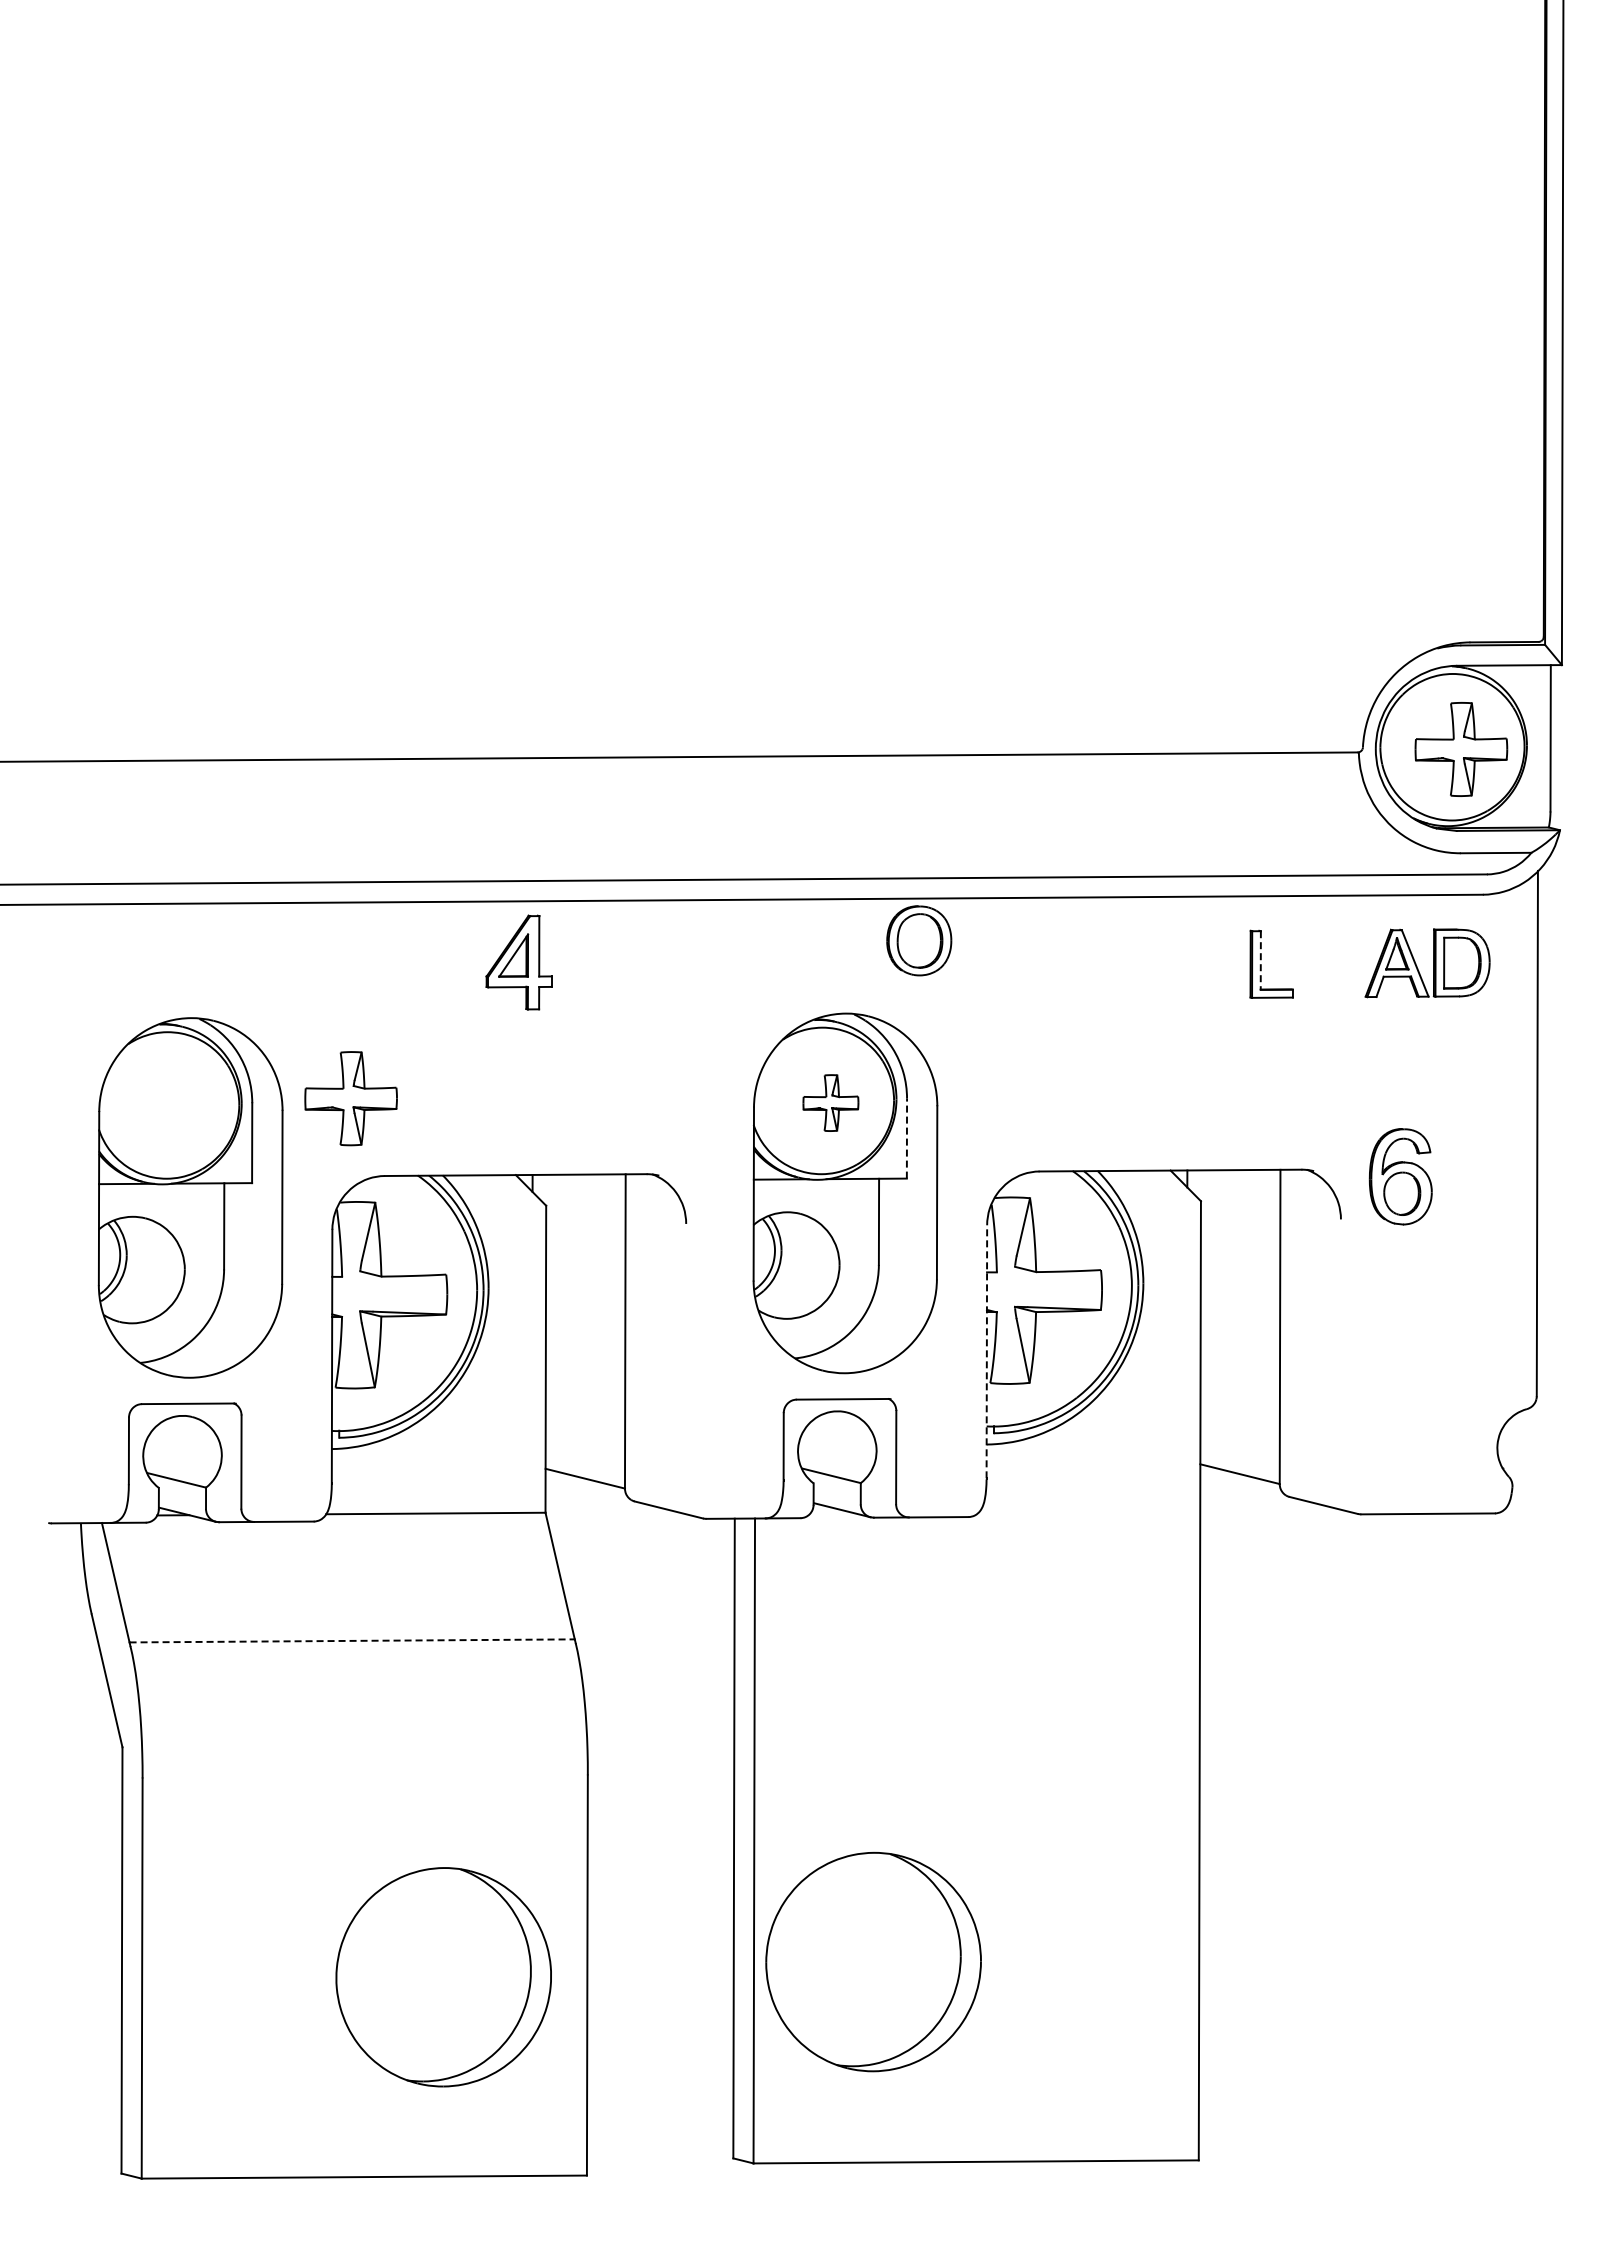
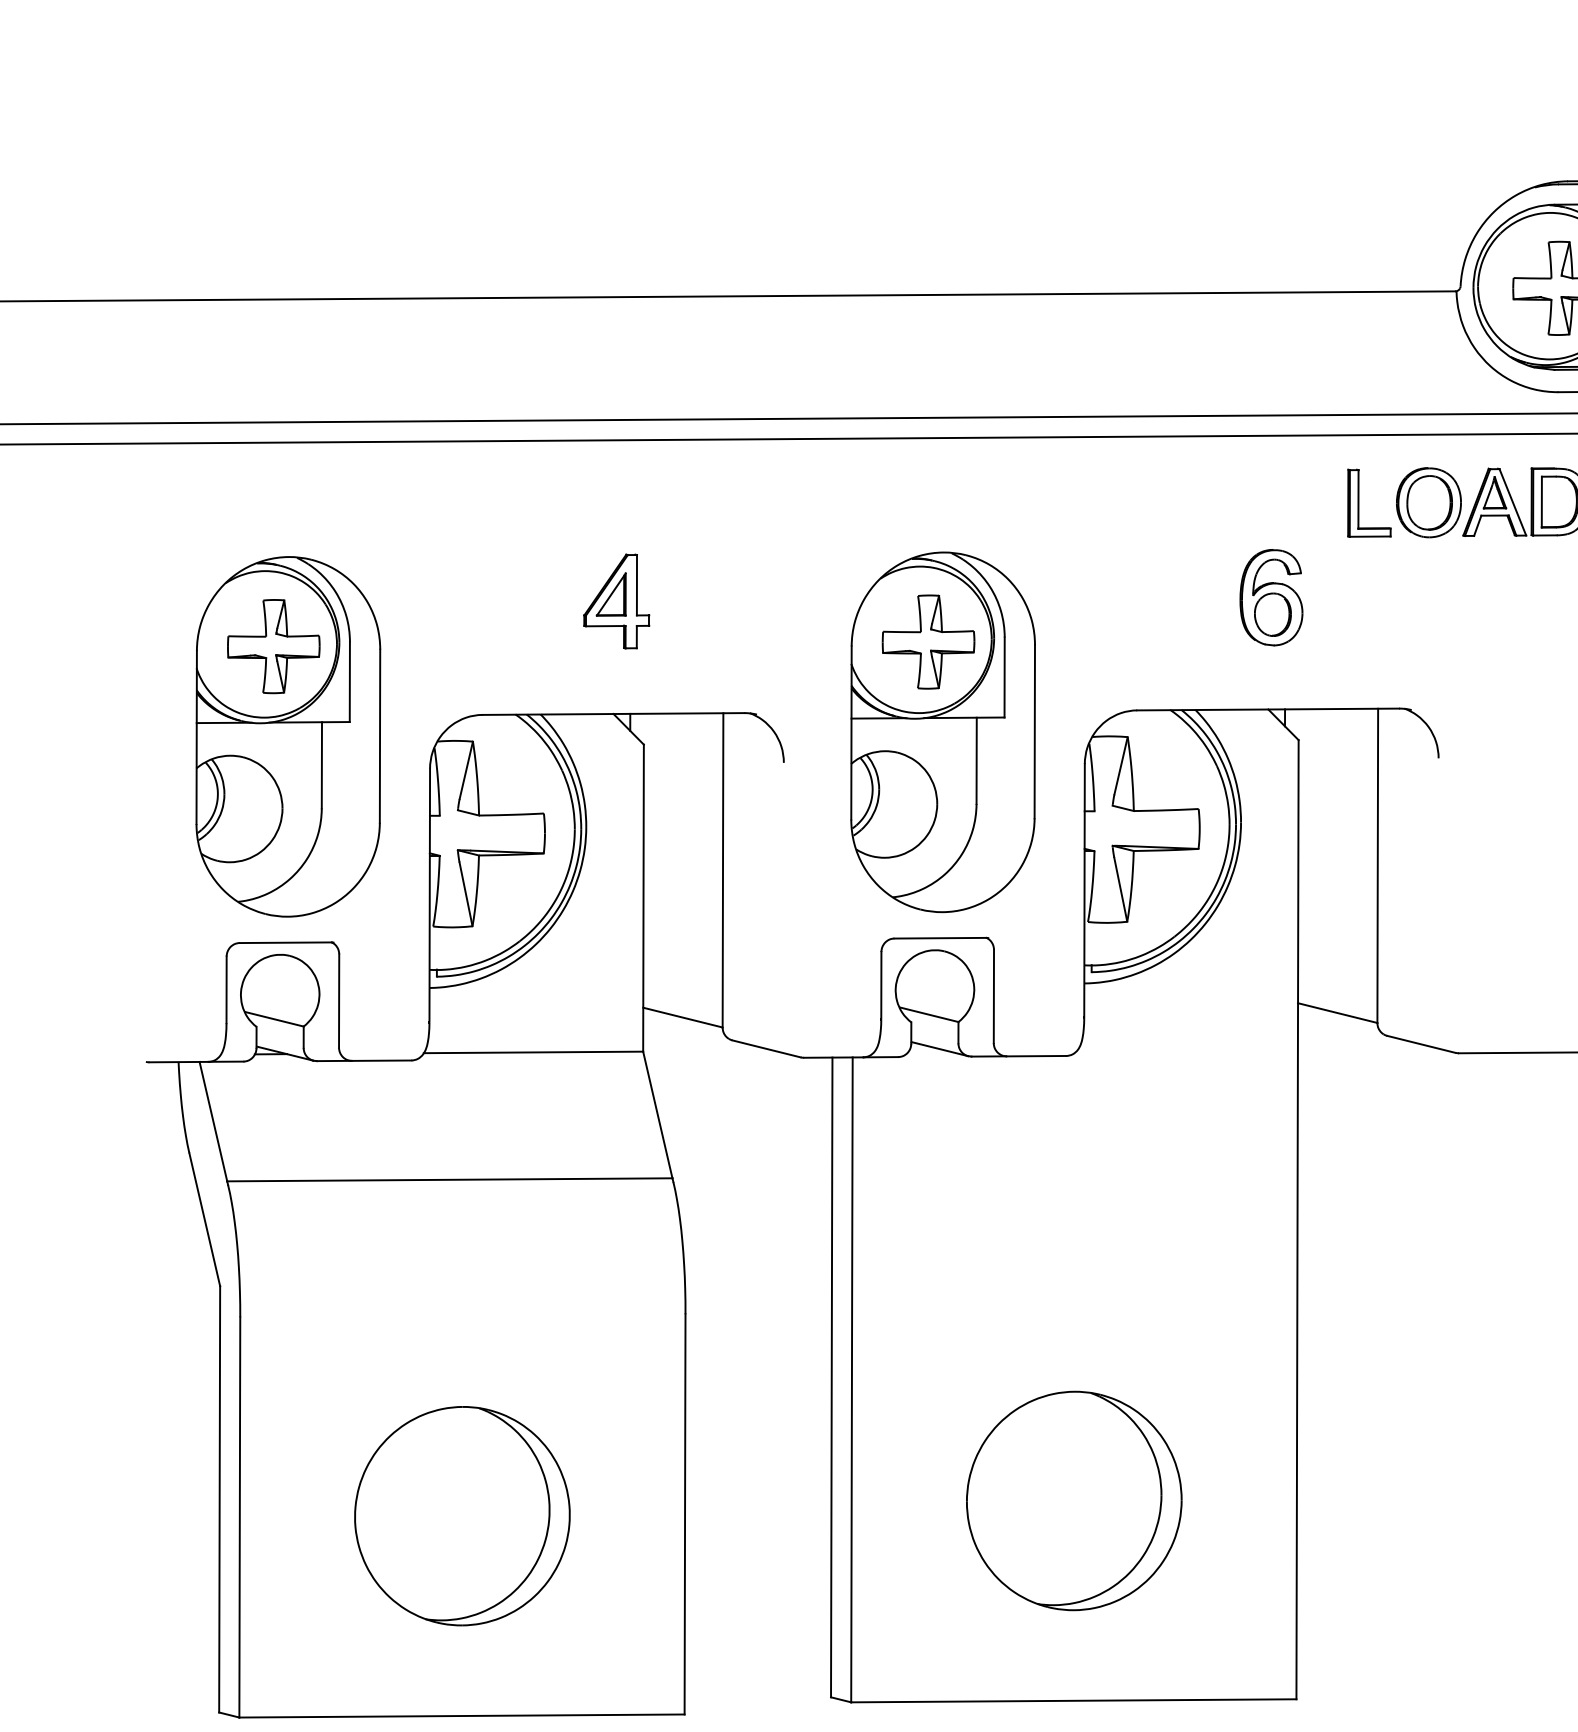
part: (919, 940) -> (1429, 502), moved
line: (1260, 961) -> (1358, 500), dashed -> solid
part: (518, 962) -> (616, 601), moved
part: (350, 1098) -> (273, 646), moved
part: (830, 1102) -> (928, 641), size x1.67
line: (906, 1138) -> (1004, 677), dashed -> solid
part: (1400, 1176) -> (1271, 597), moved
line: (986, 1351) -> (1084, 890), dashed -> solid
line: (352, 1640) -> (450, 1179), dashed -> solid
part: (873, 1961) -> (1074, 1500), moved
part: (443, 1977) -> (462, 1516), moved

